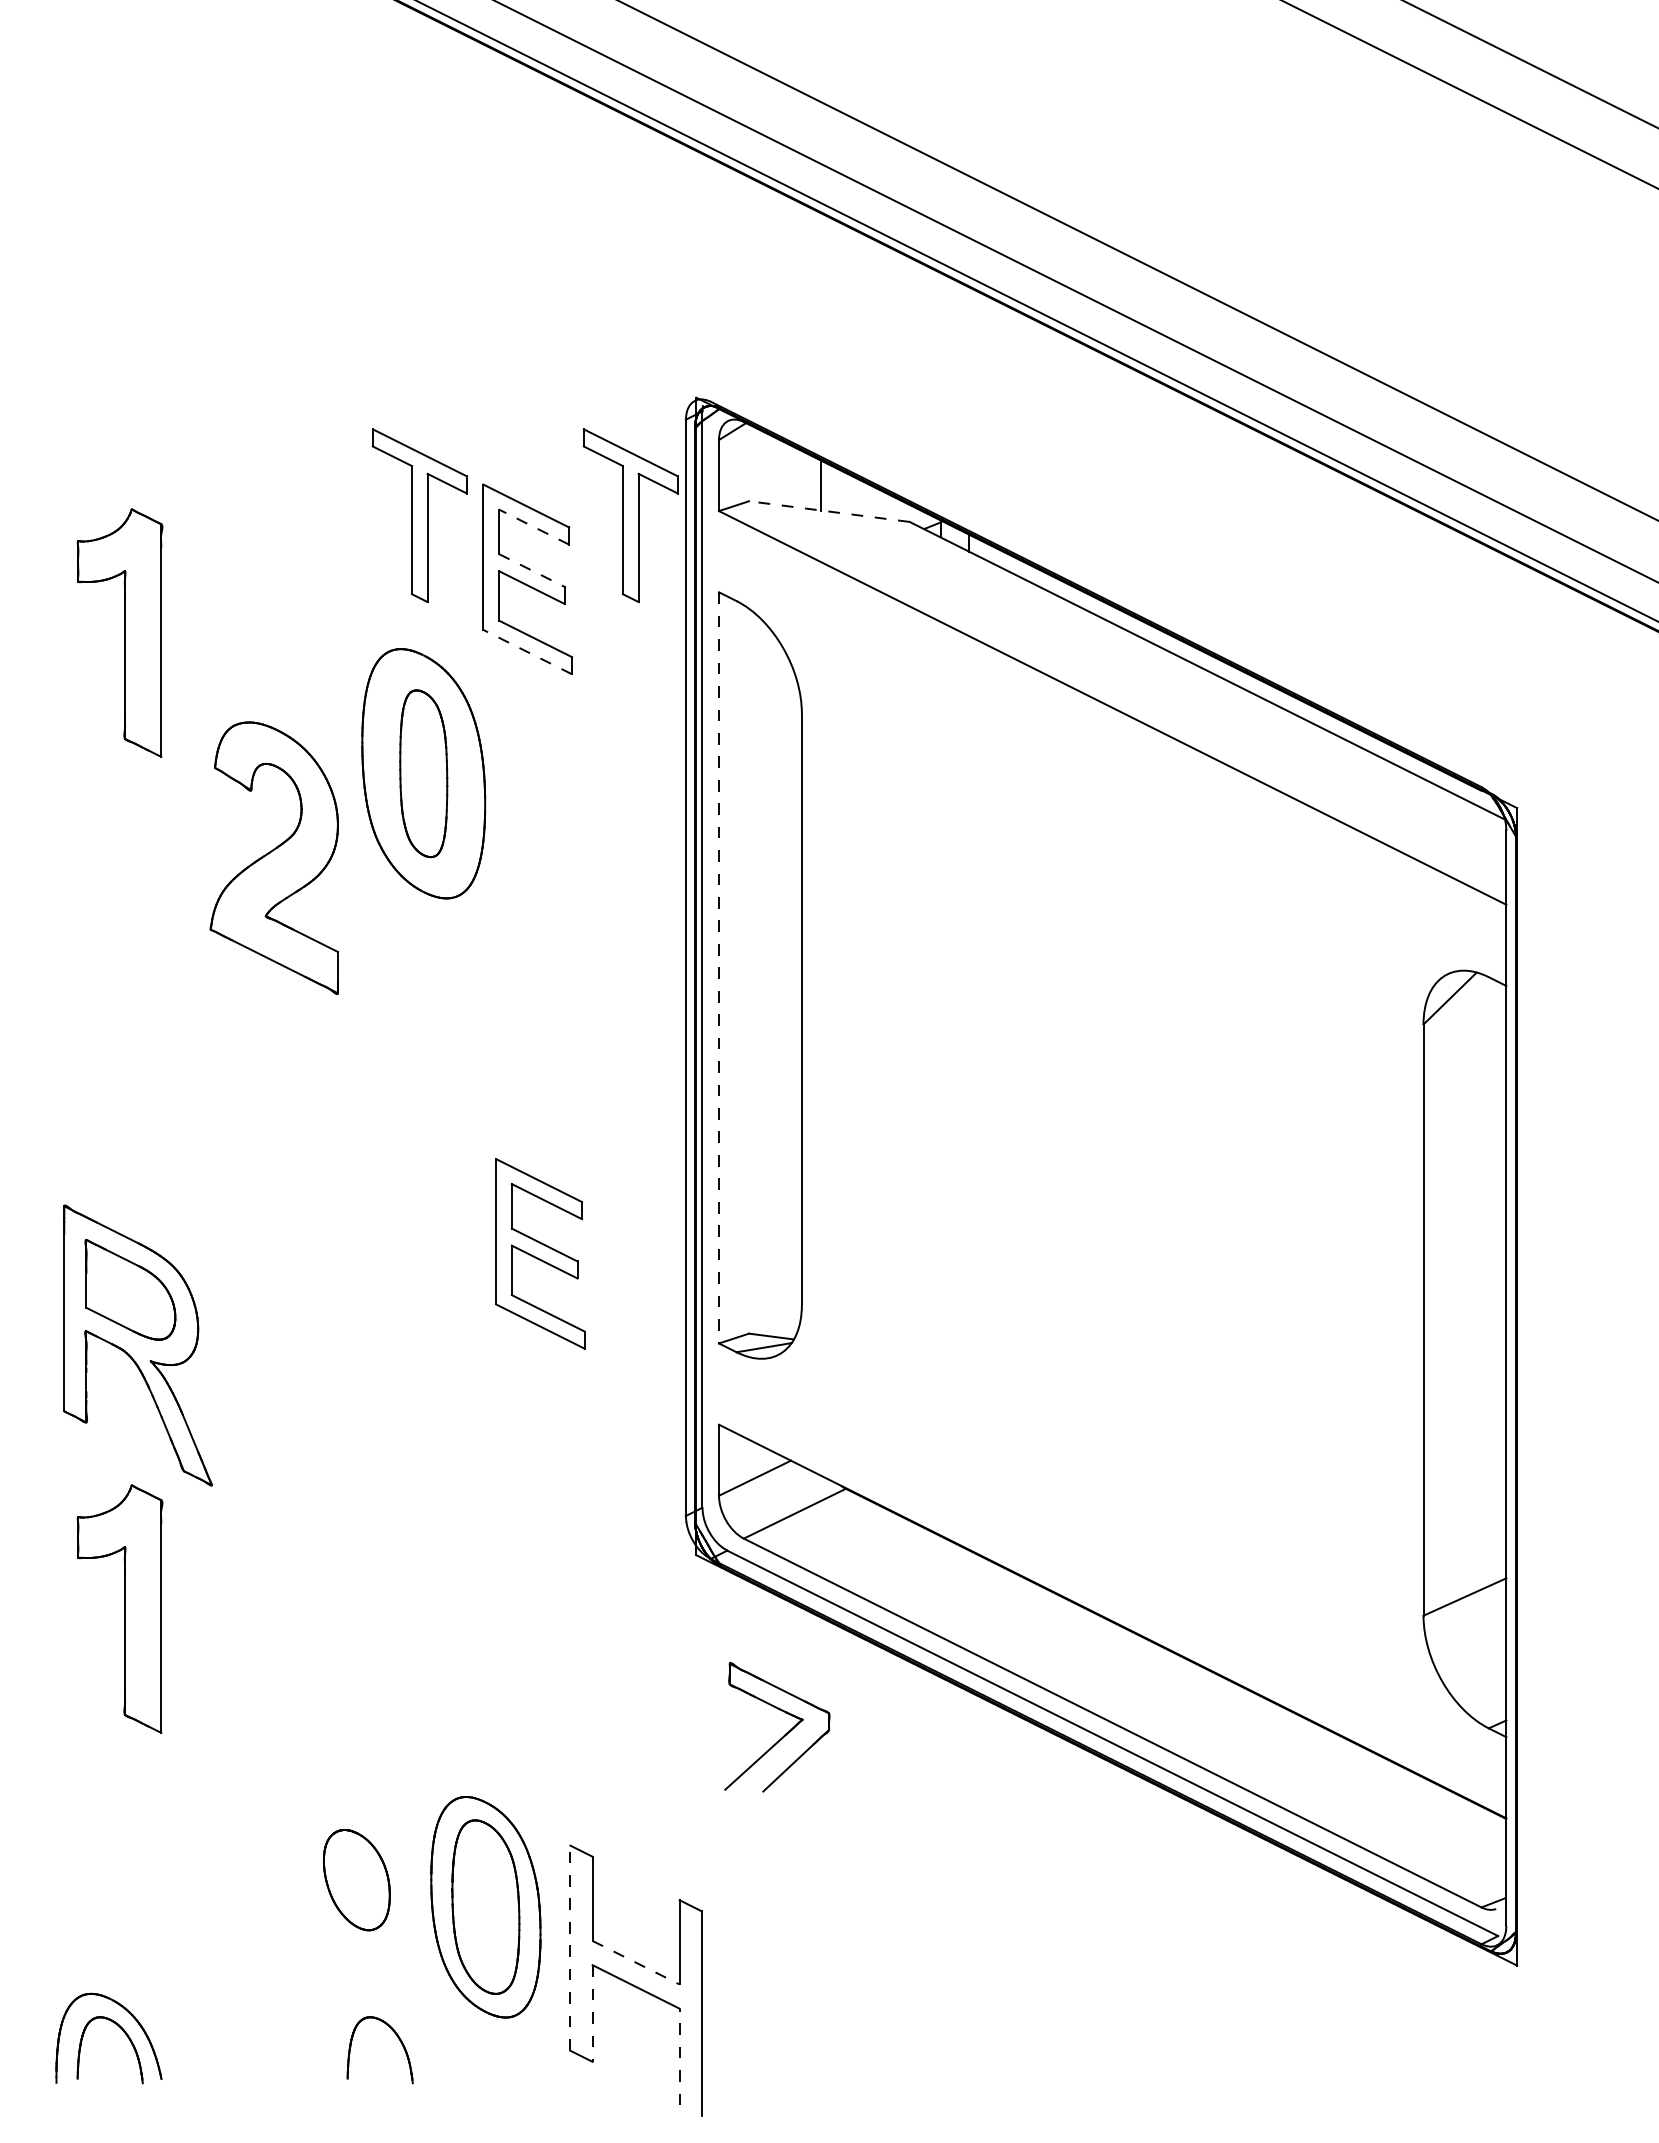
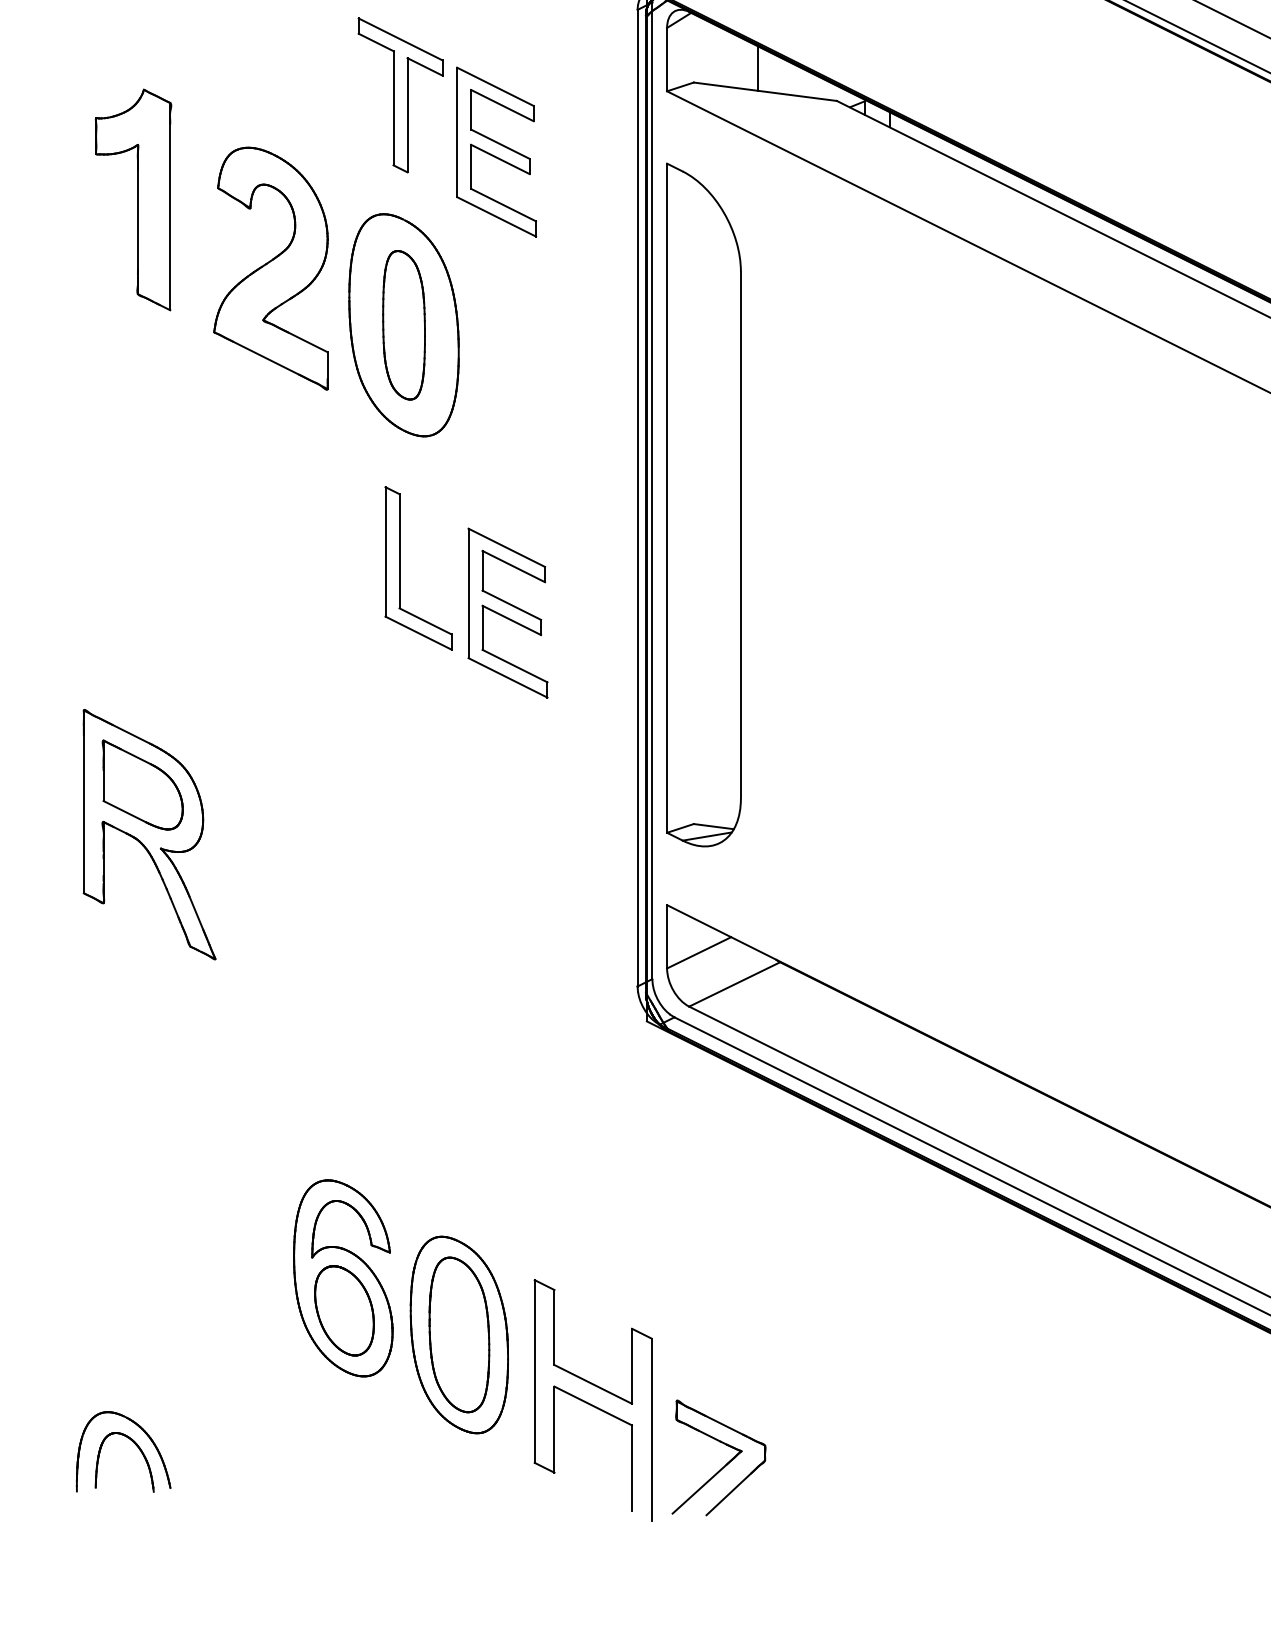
line: (829, 511) -> (765, 91), dashed -> solid
part: (630, 515) -> (588, 95), removed
line: (533, 526) -> (501, 105), dashed -> solid
line: (531, 570) -> (500, 144), dashed -> solid
line: (527, 652) -> (496, 217), dashed -> solid
part: (273, 858) -> (270, 268), moved
line: (719, 967) -> (667, 497), dashed -> solid
part: (419, 1046) -> (400, 568), added
part: (540, 1253) -> (508, 612), moved
part: (119, 1608) -> (133, 1068), removed
part: (785, 1733) -> (726, 1463), moved
part: (355, 1843) -> (343, 1278), added
line: (570, 1948) -> (534, 1371), dashed -> solid
line: (636, 1962) -> (593, 1384), dashed -> solid
line: (592, 2014) -> (554, 1430), dashed -> solid
part: (398, 2039) -> (381, 1452), removed
line: (679, 2056) -> (631, 1467), dashed -> solid

